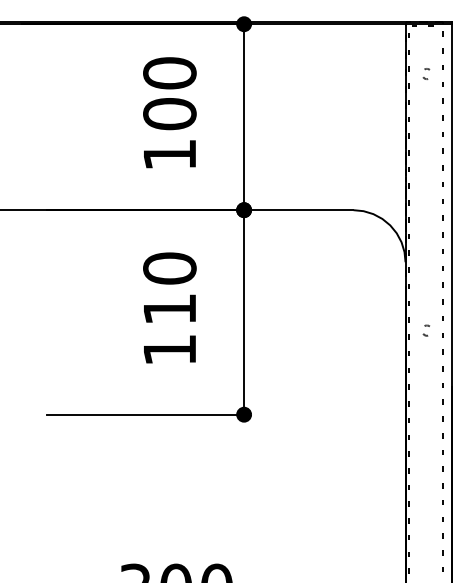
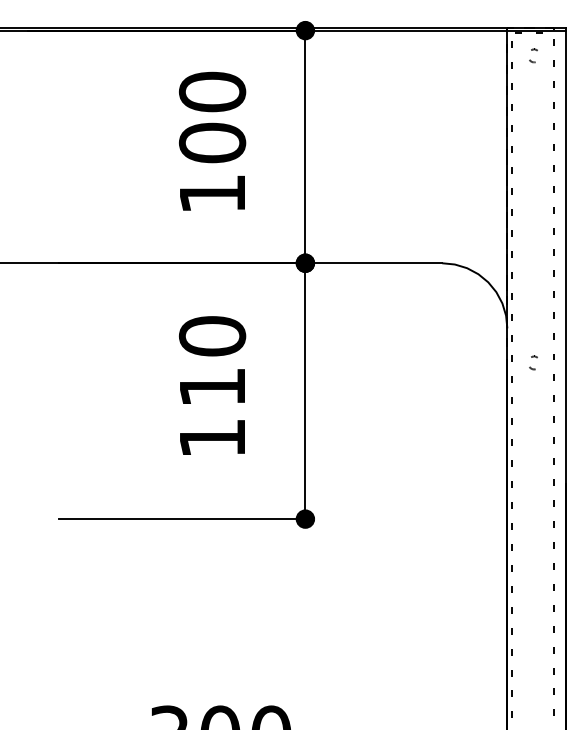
part: (426, 73) -> (533, 55), moved
part: (426, 330) -> (533, 362), moved

